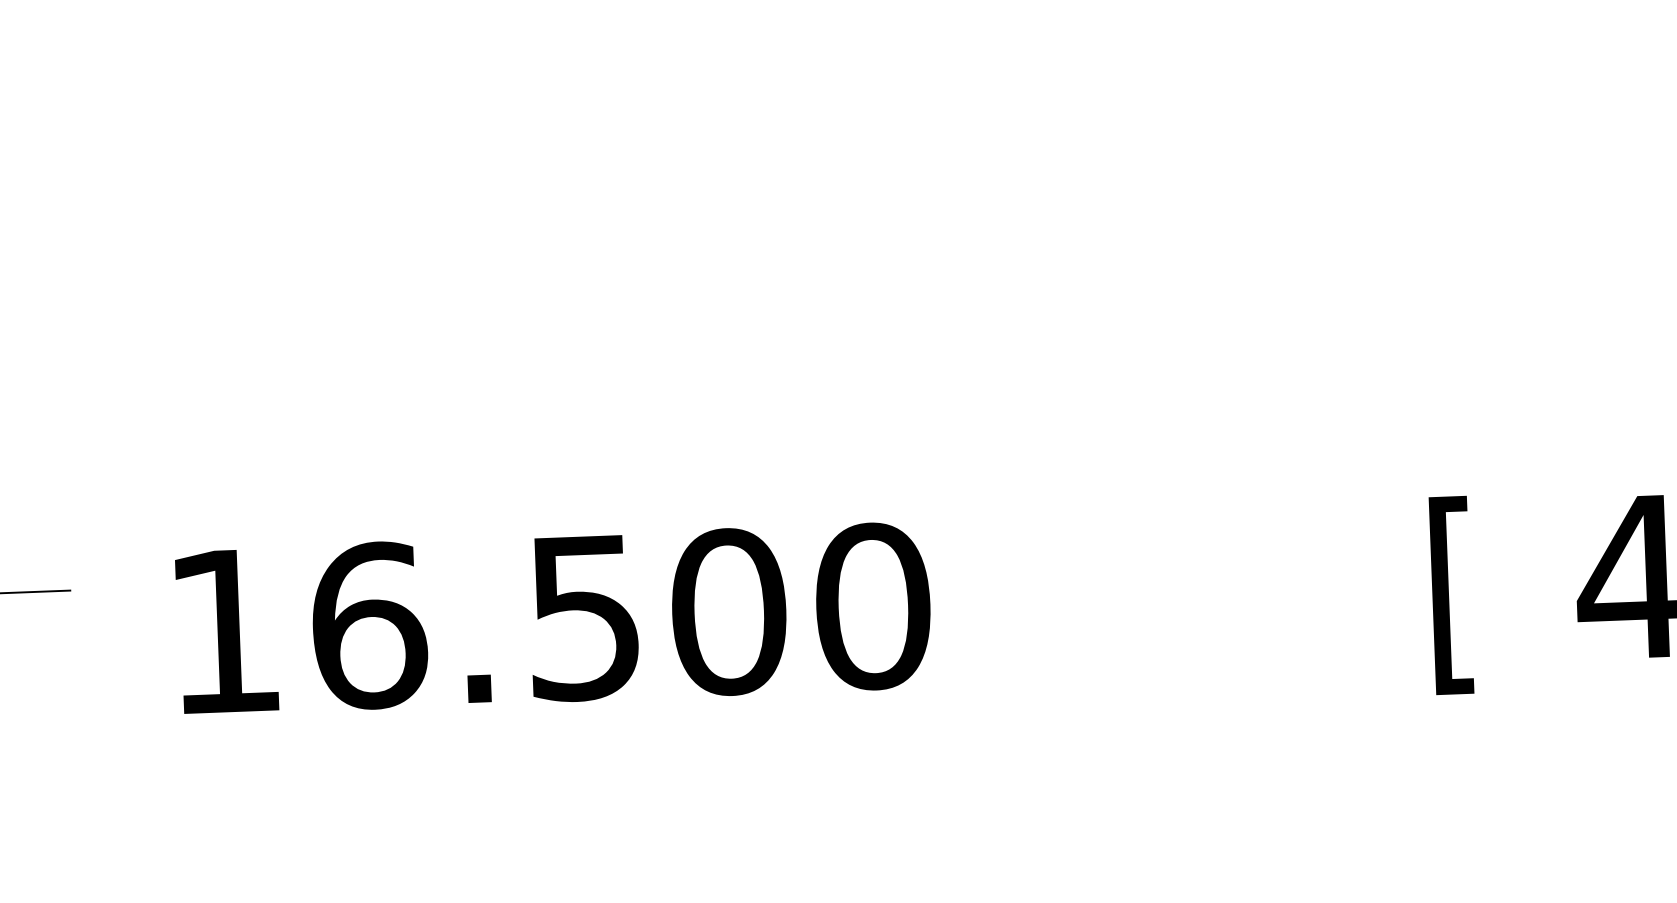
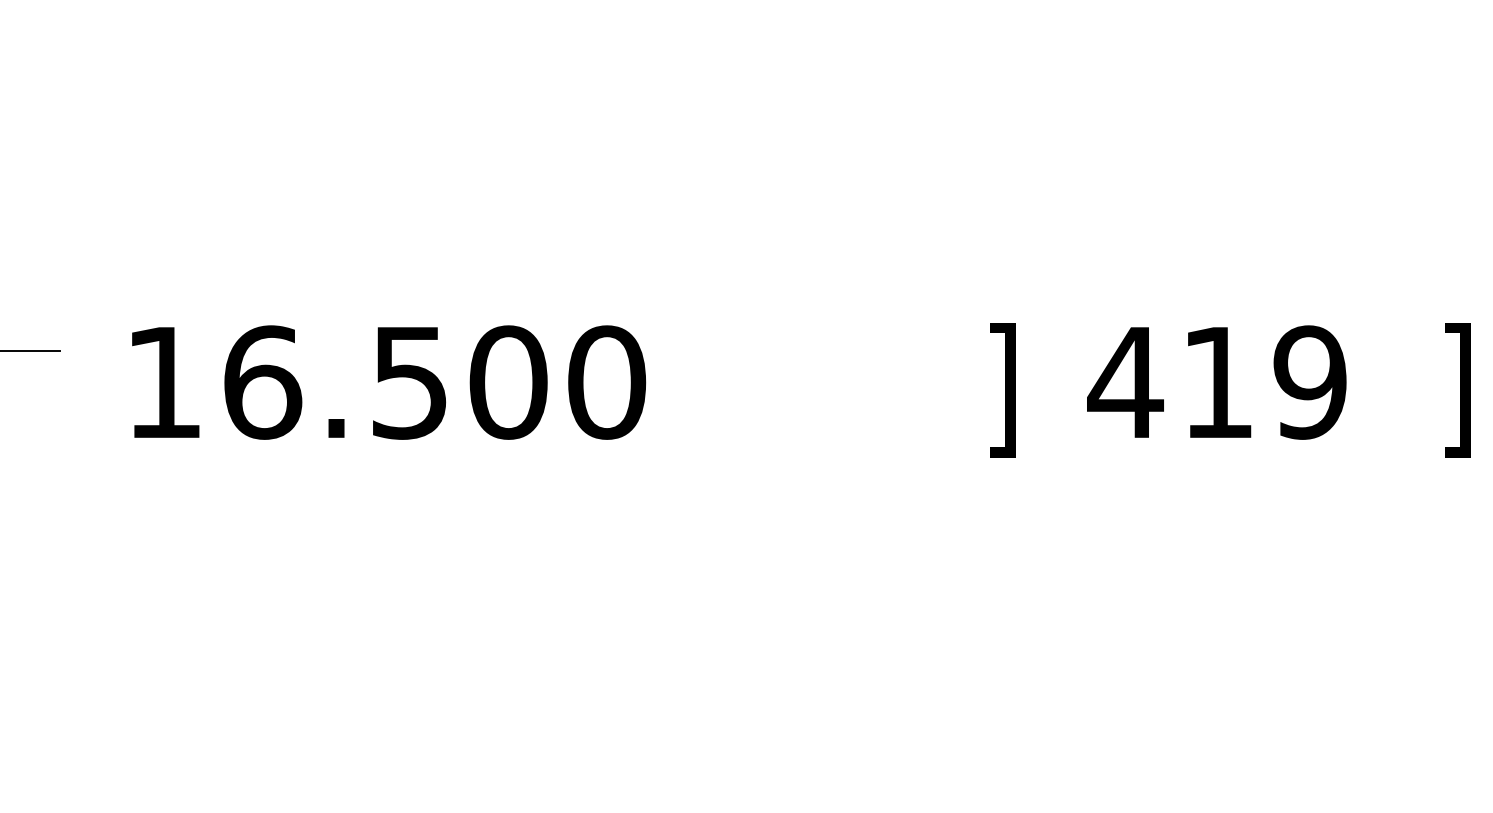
text: (1452, 595) -> (1002, 390), [ -> ]

